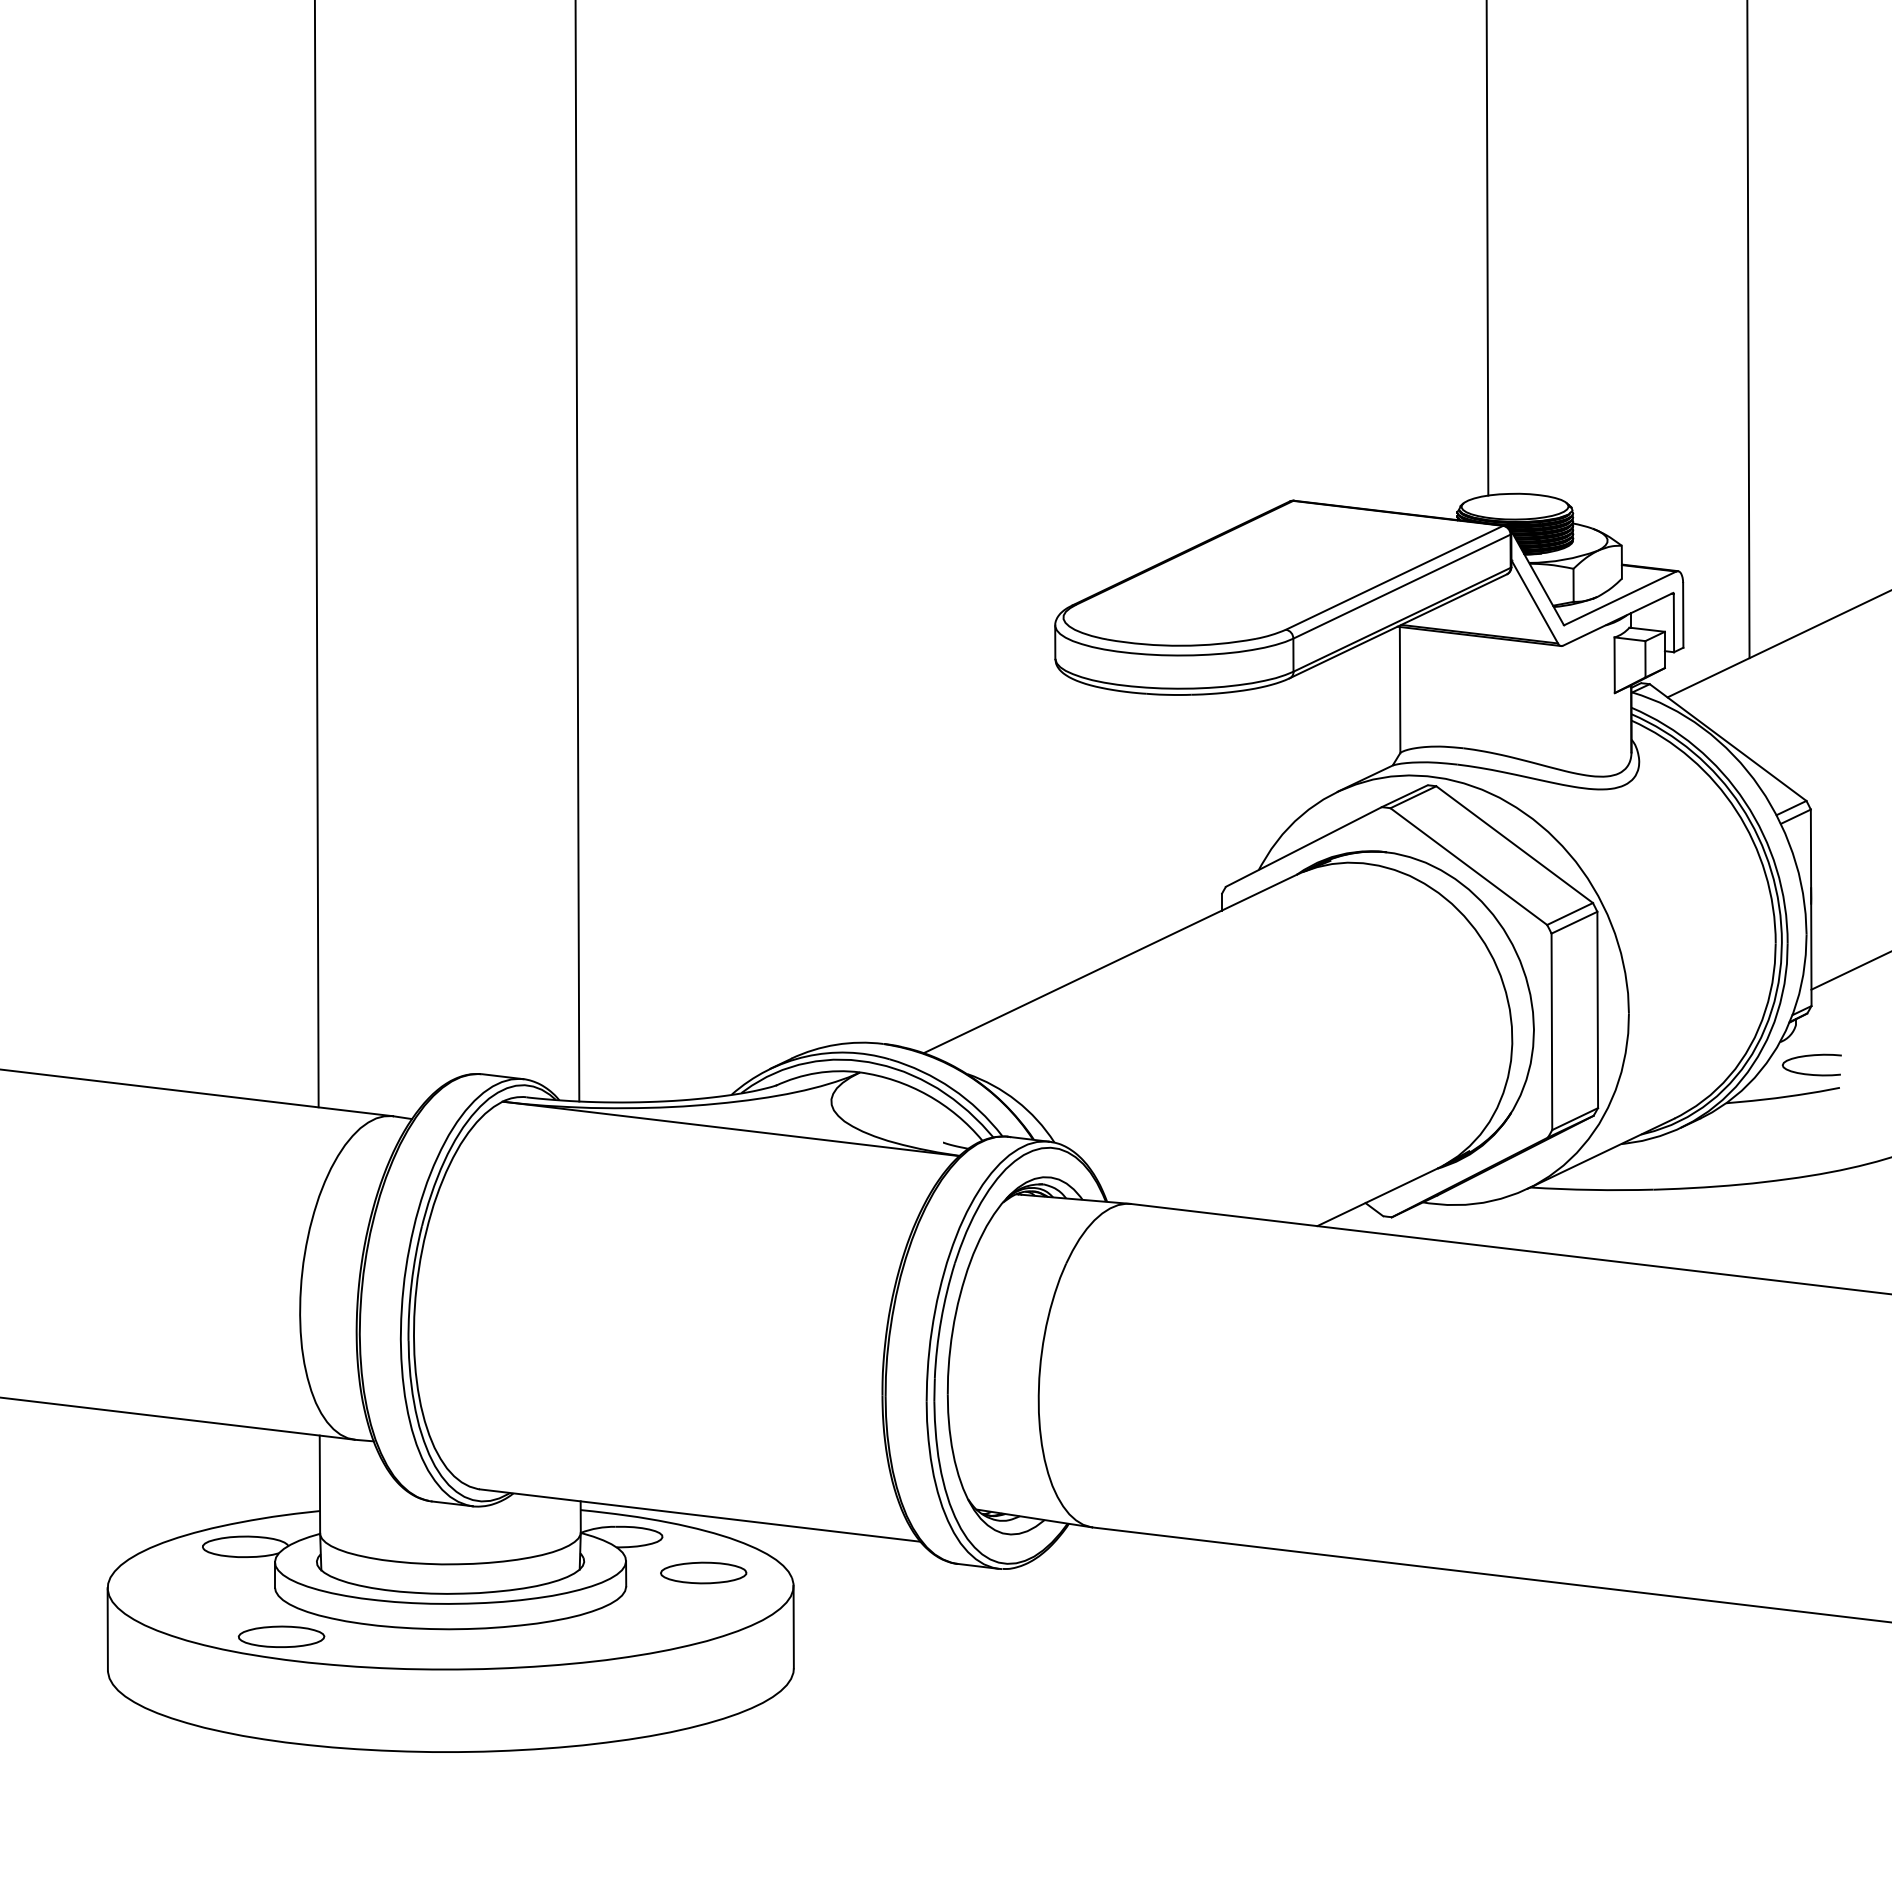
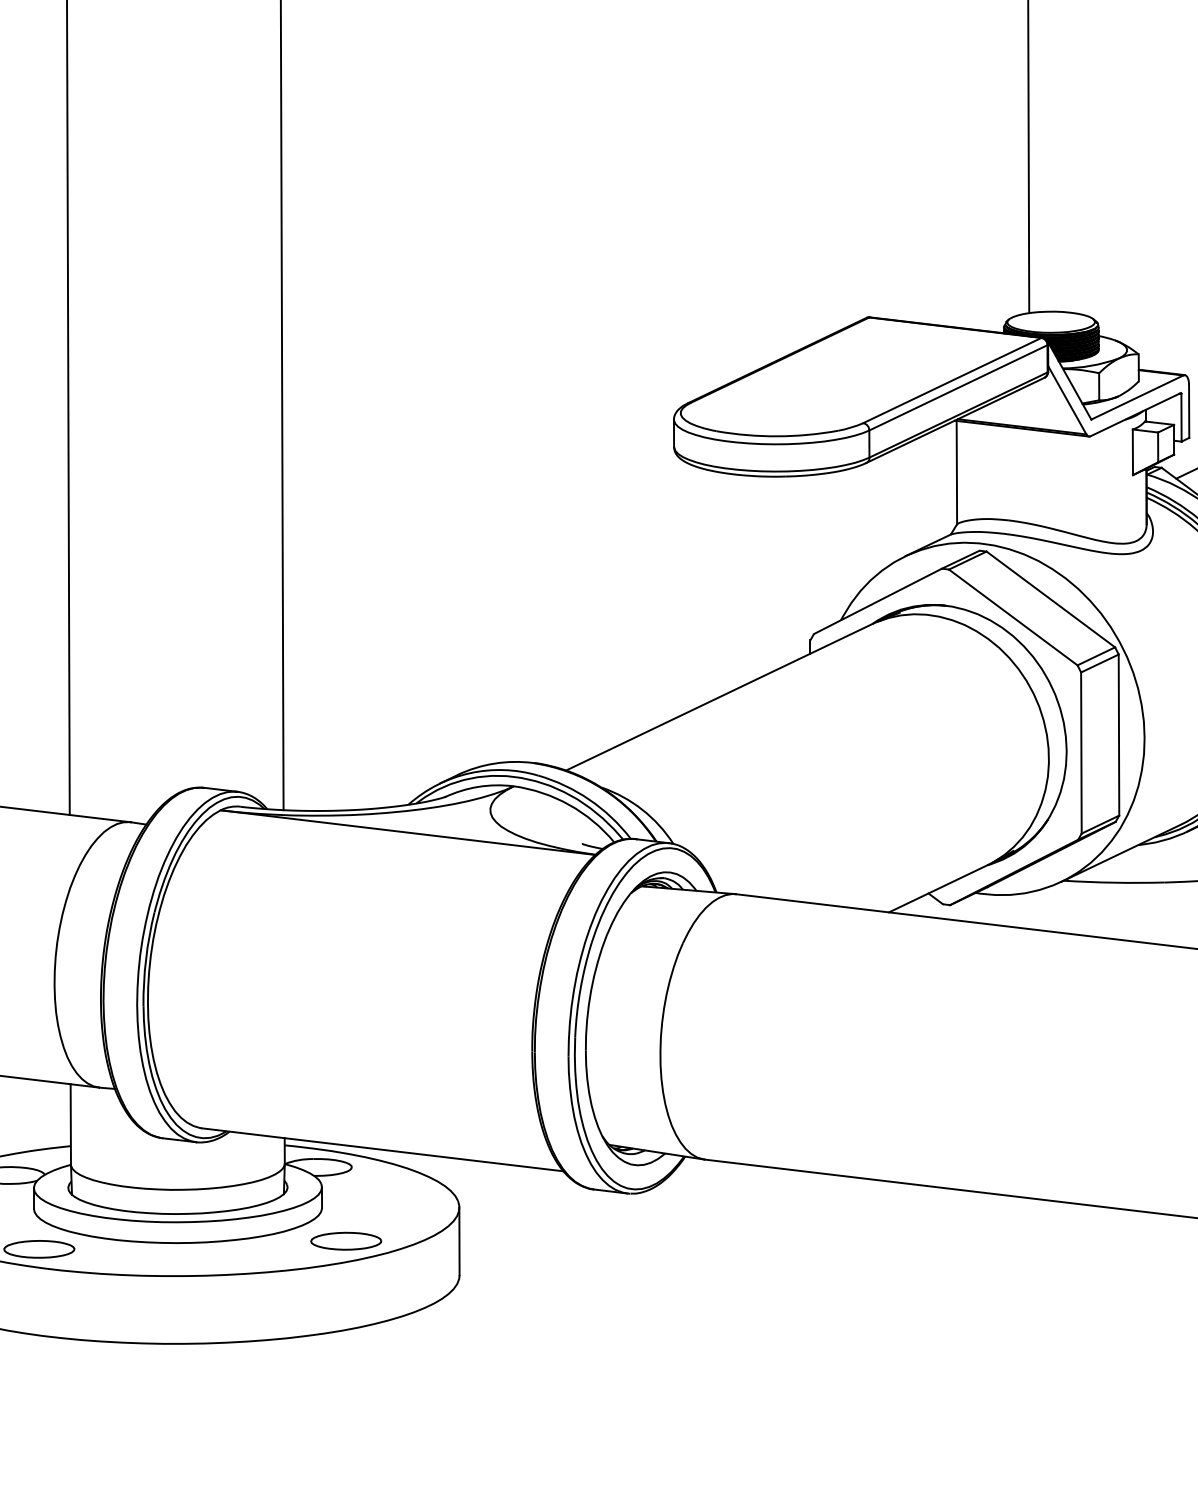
part: (703, 1572) -> (346, 1240), moved

